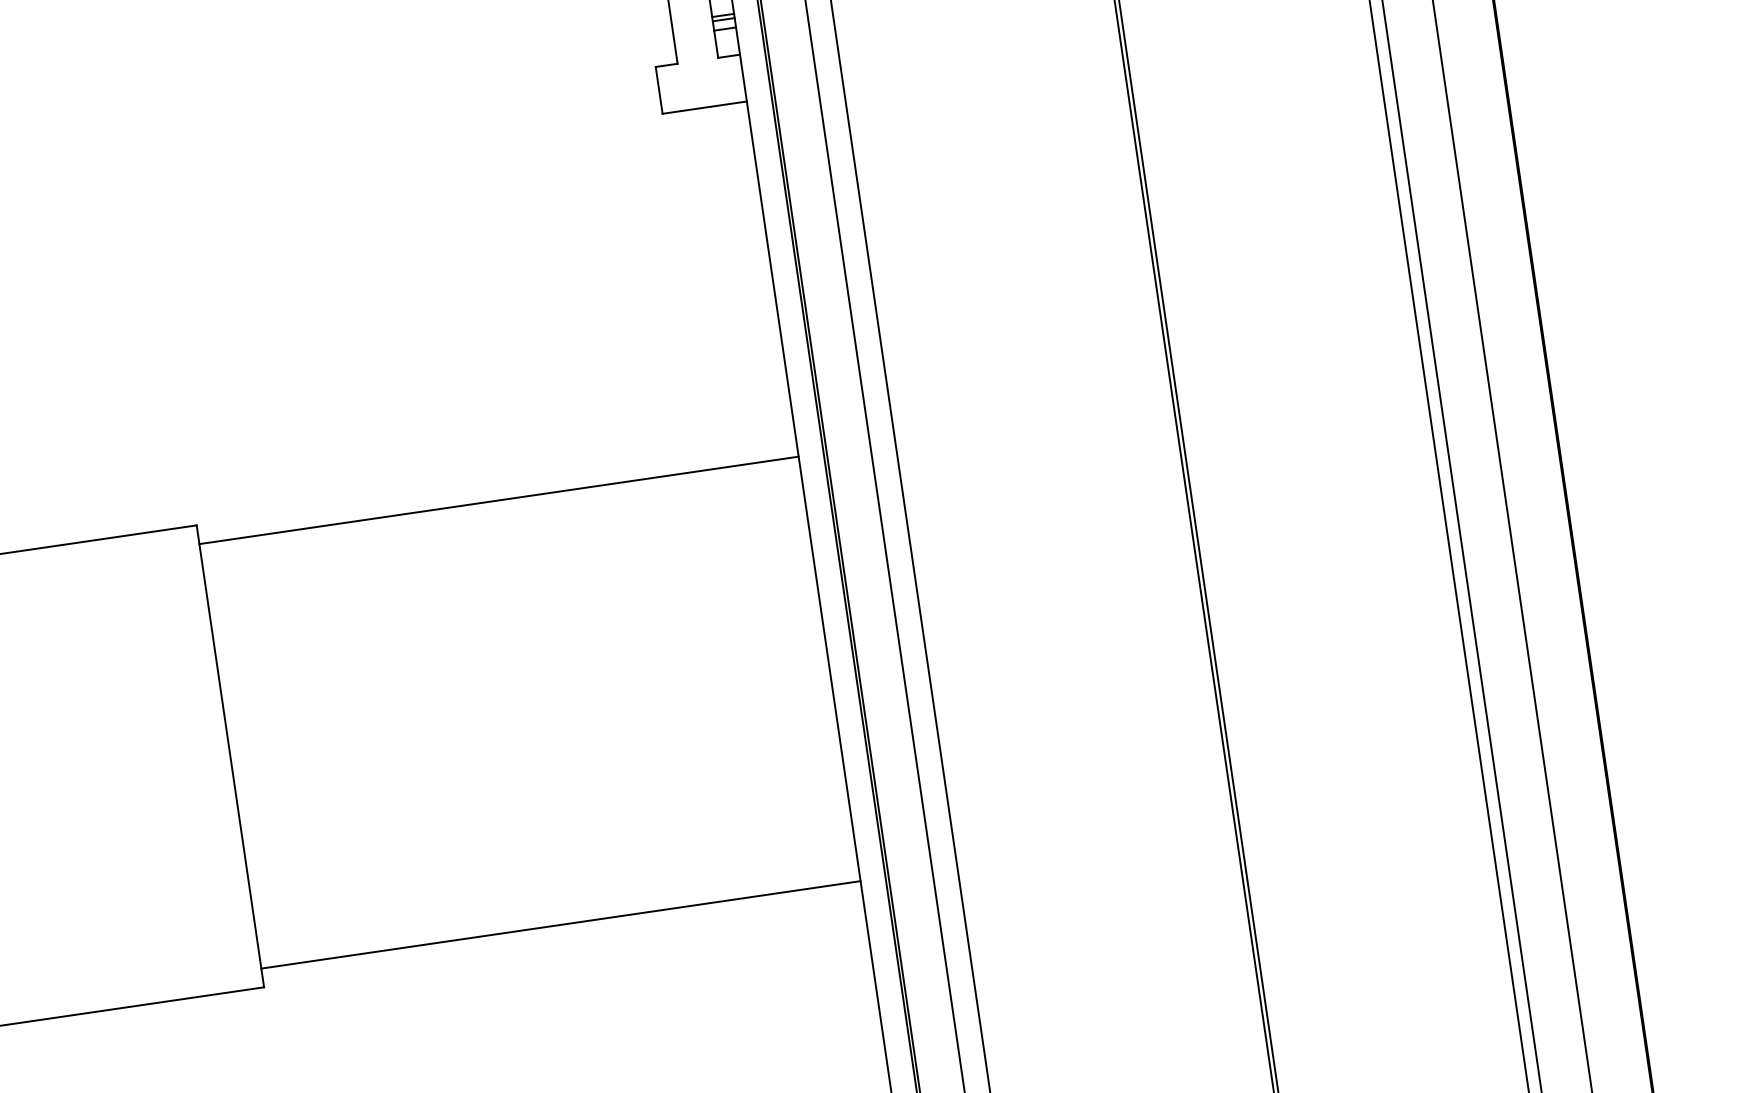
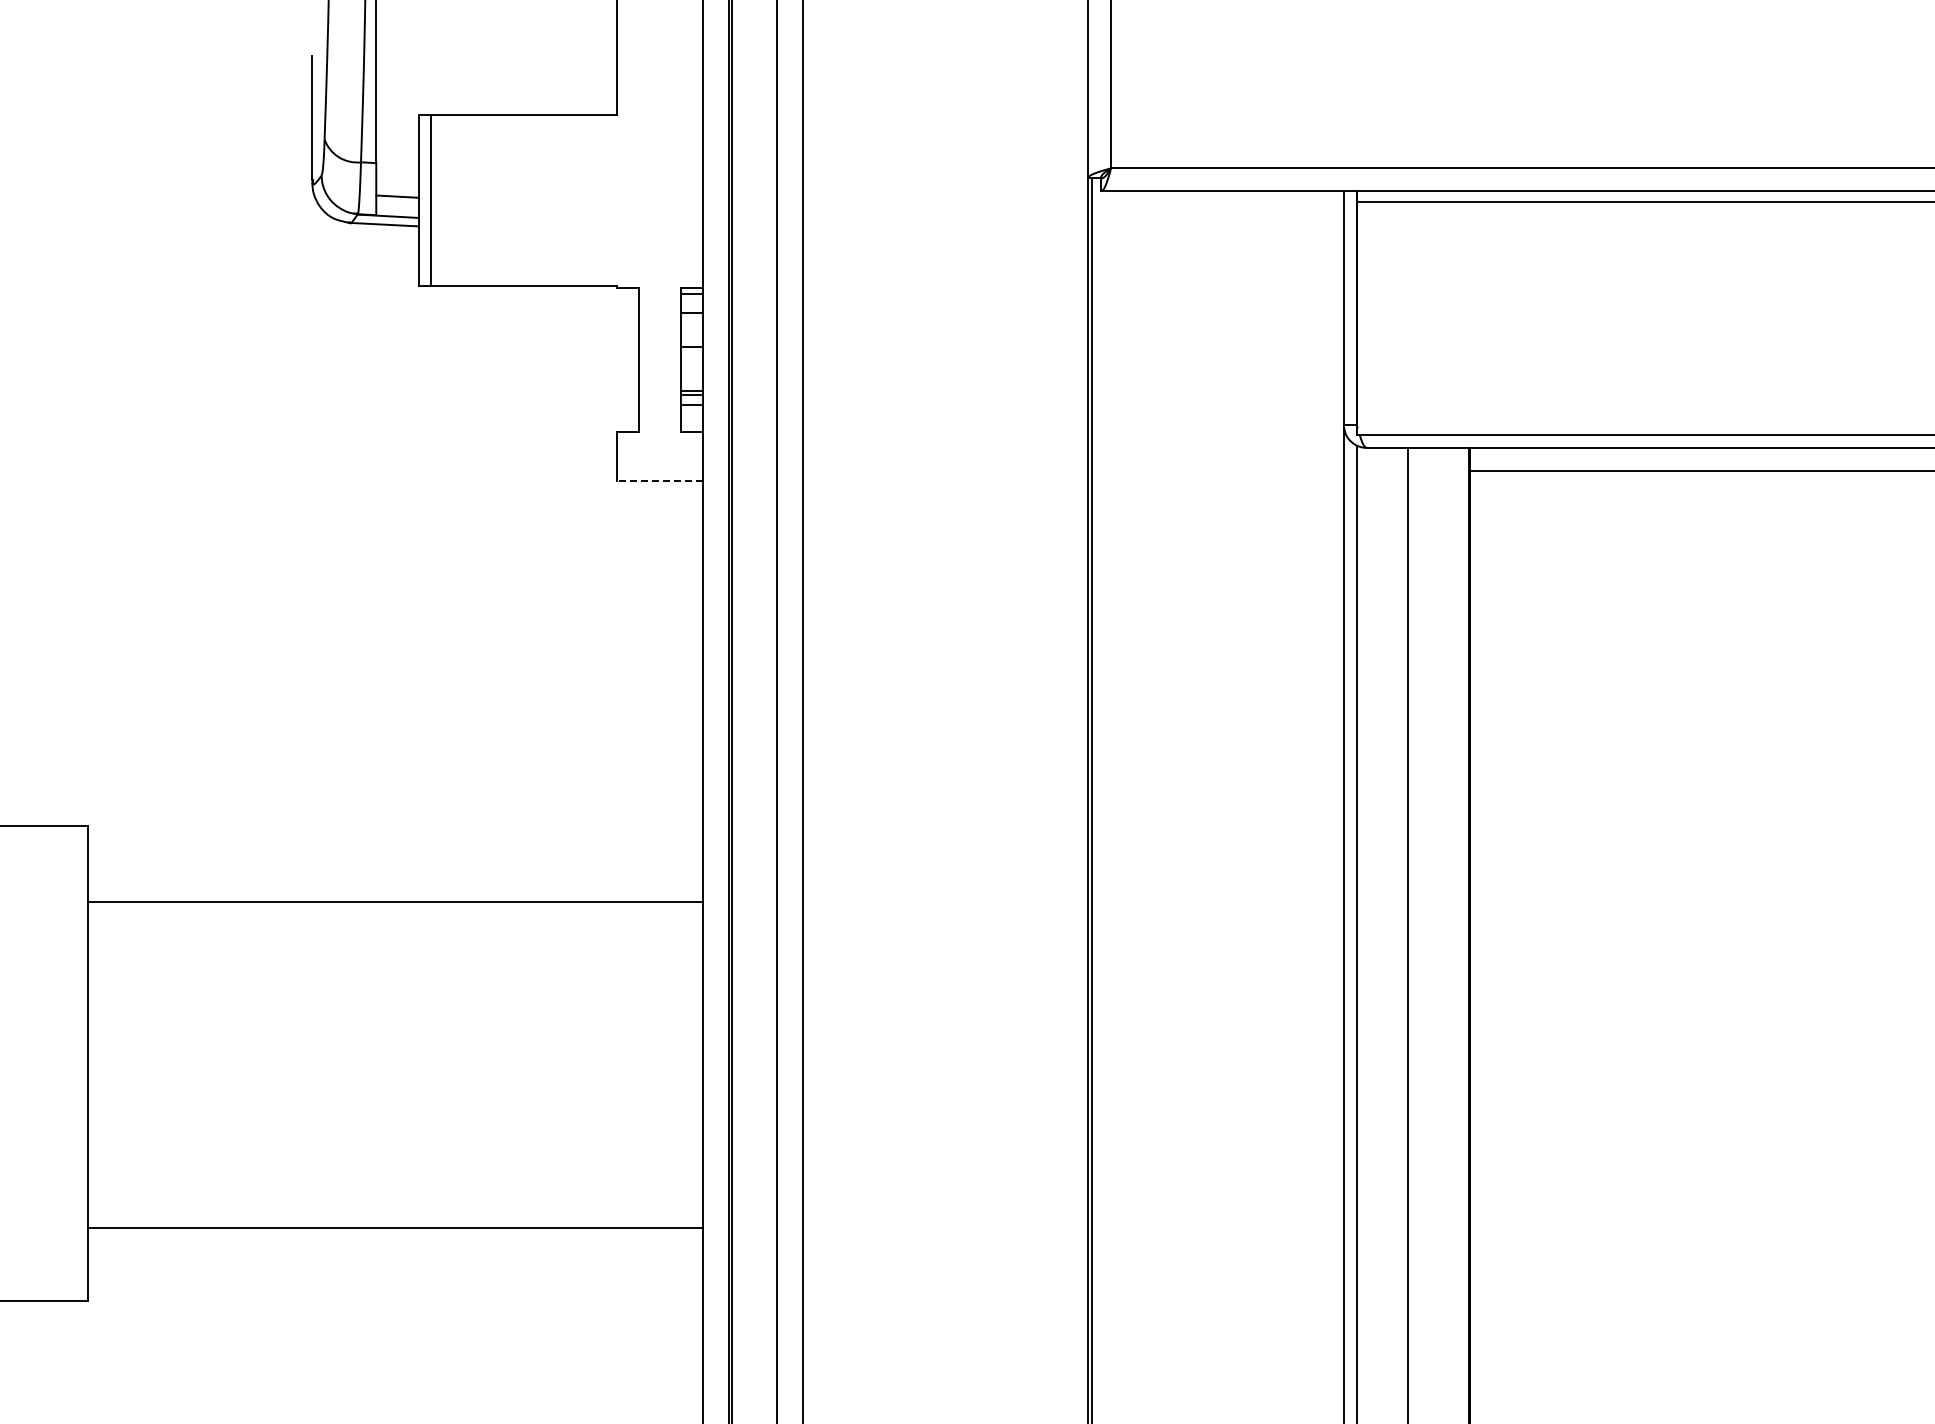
line: (704, 107) -> (659, 480), solid -> dashed
line: (499, 500) -> (395, 902), moved
line: (560, 925) -> (395, 1228), moved

